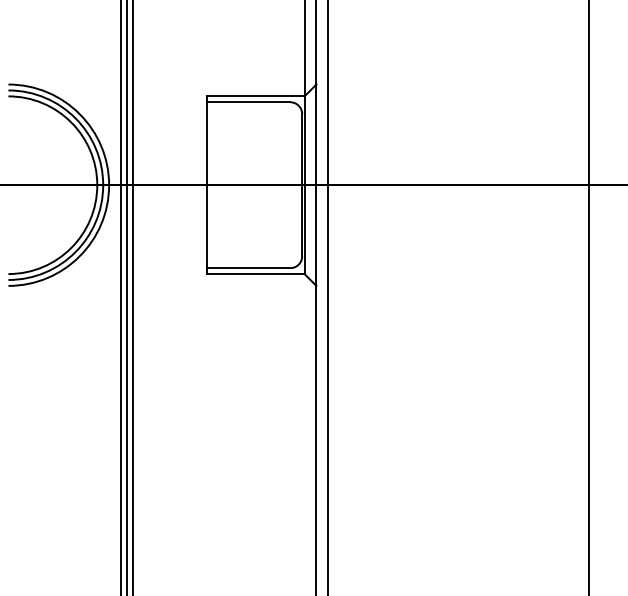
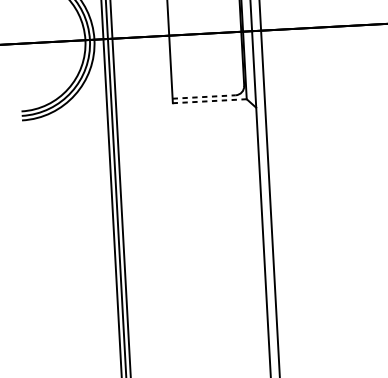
line: (249, 268) -> (204, 97), solid -> dashed
line: (256, 274) -> (210, 101), solid -> dashed

